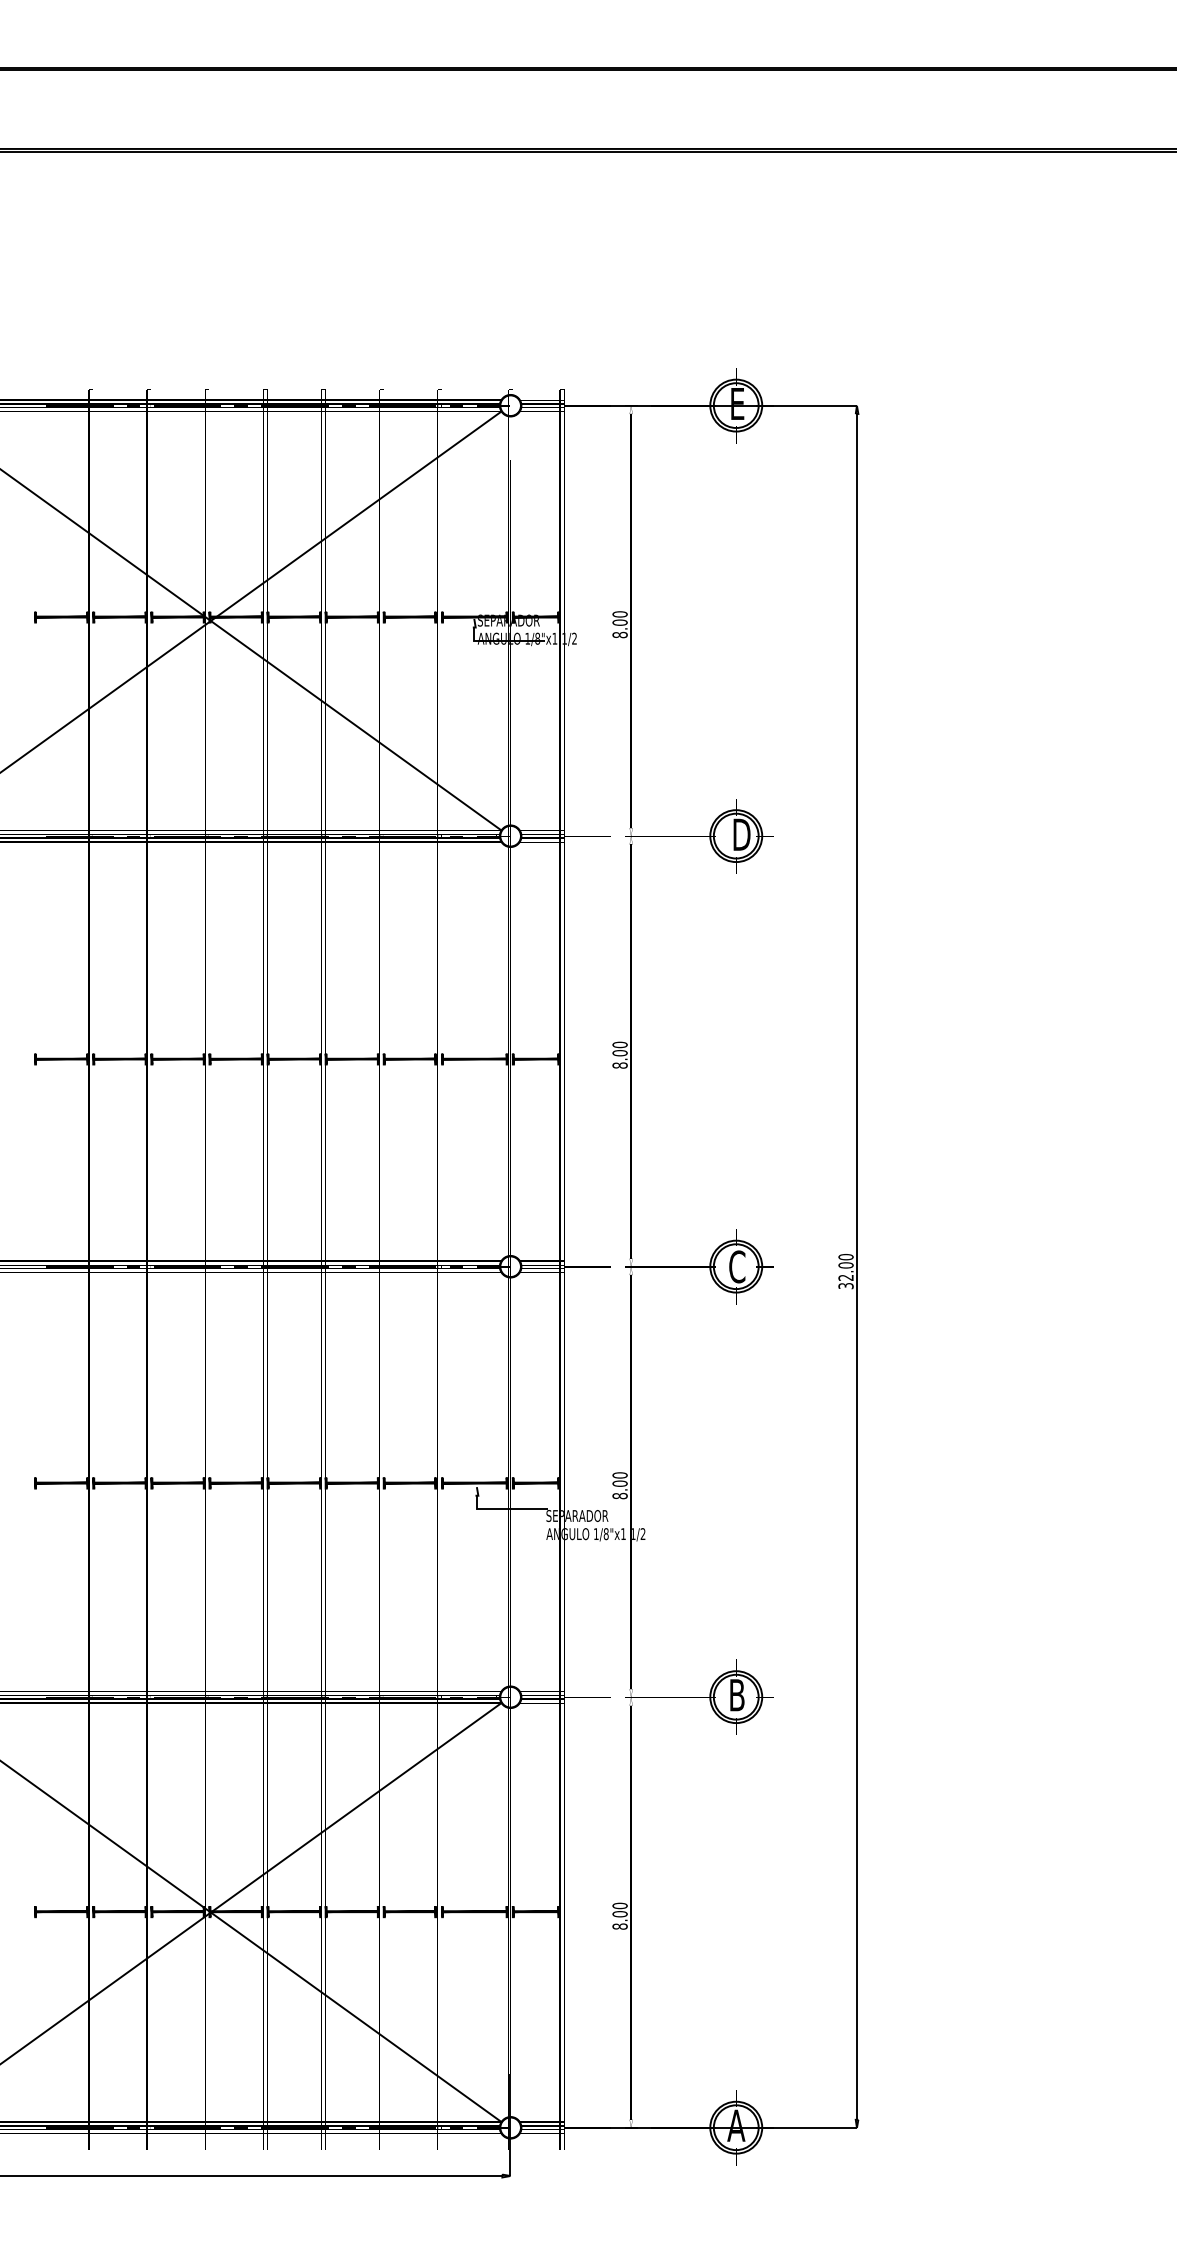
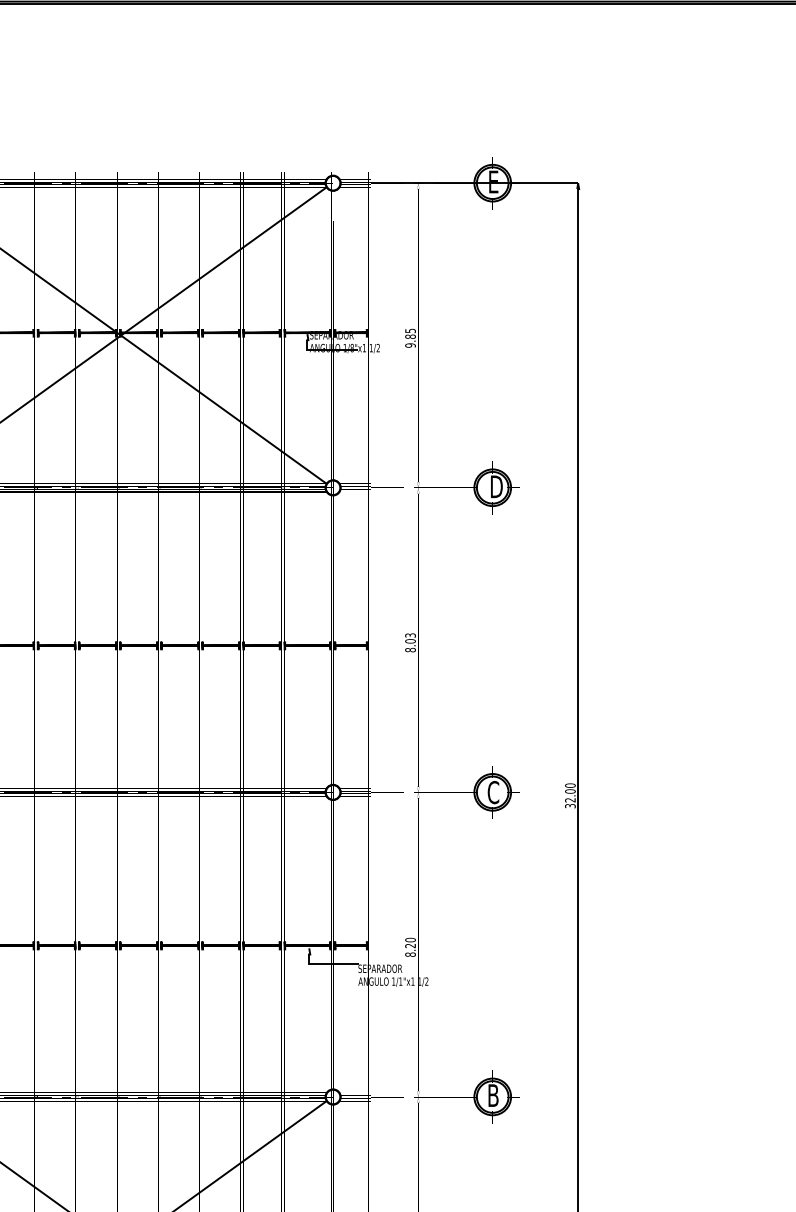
text: (619, 624) -> (410, 338), 8.00 -> 9.85
text: (619, 1044) -> (410, 635), 8.00 -> 8.03
text: (619, 1483) -> (410, 945), 8.00 -> 8.20
text: (605, 1534) -> (400, 981), 1/8"x1 -> 1/1"x1

